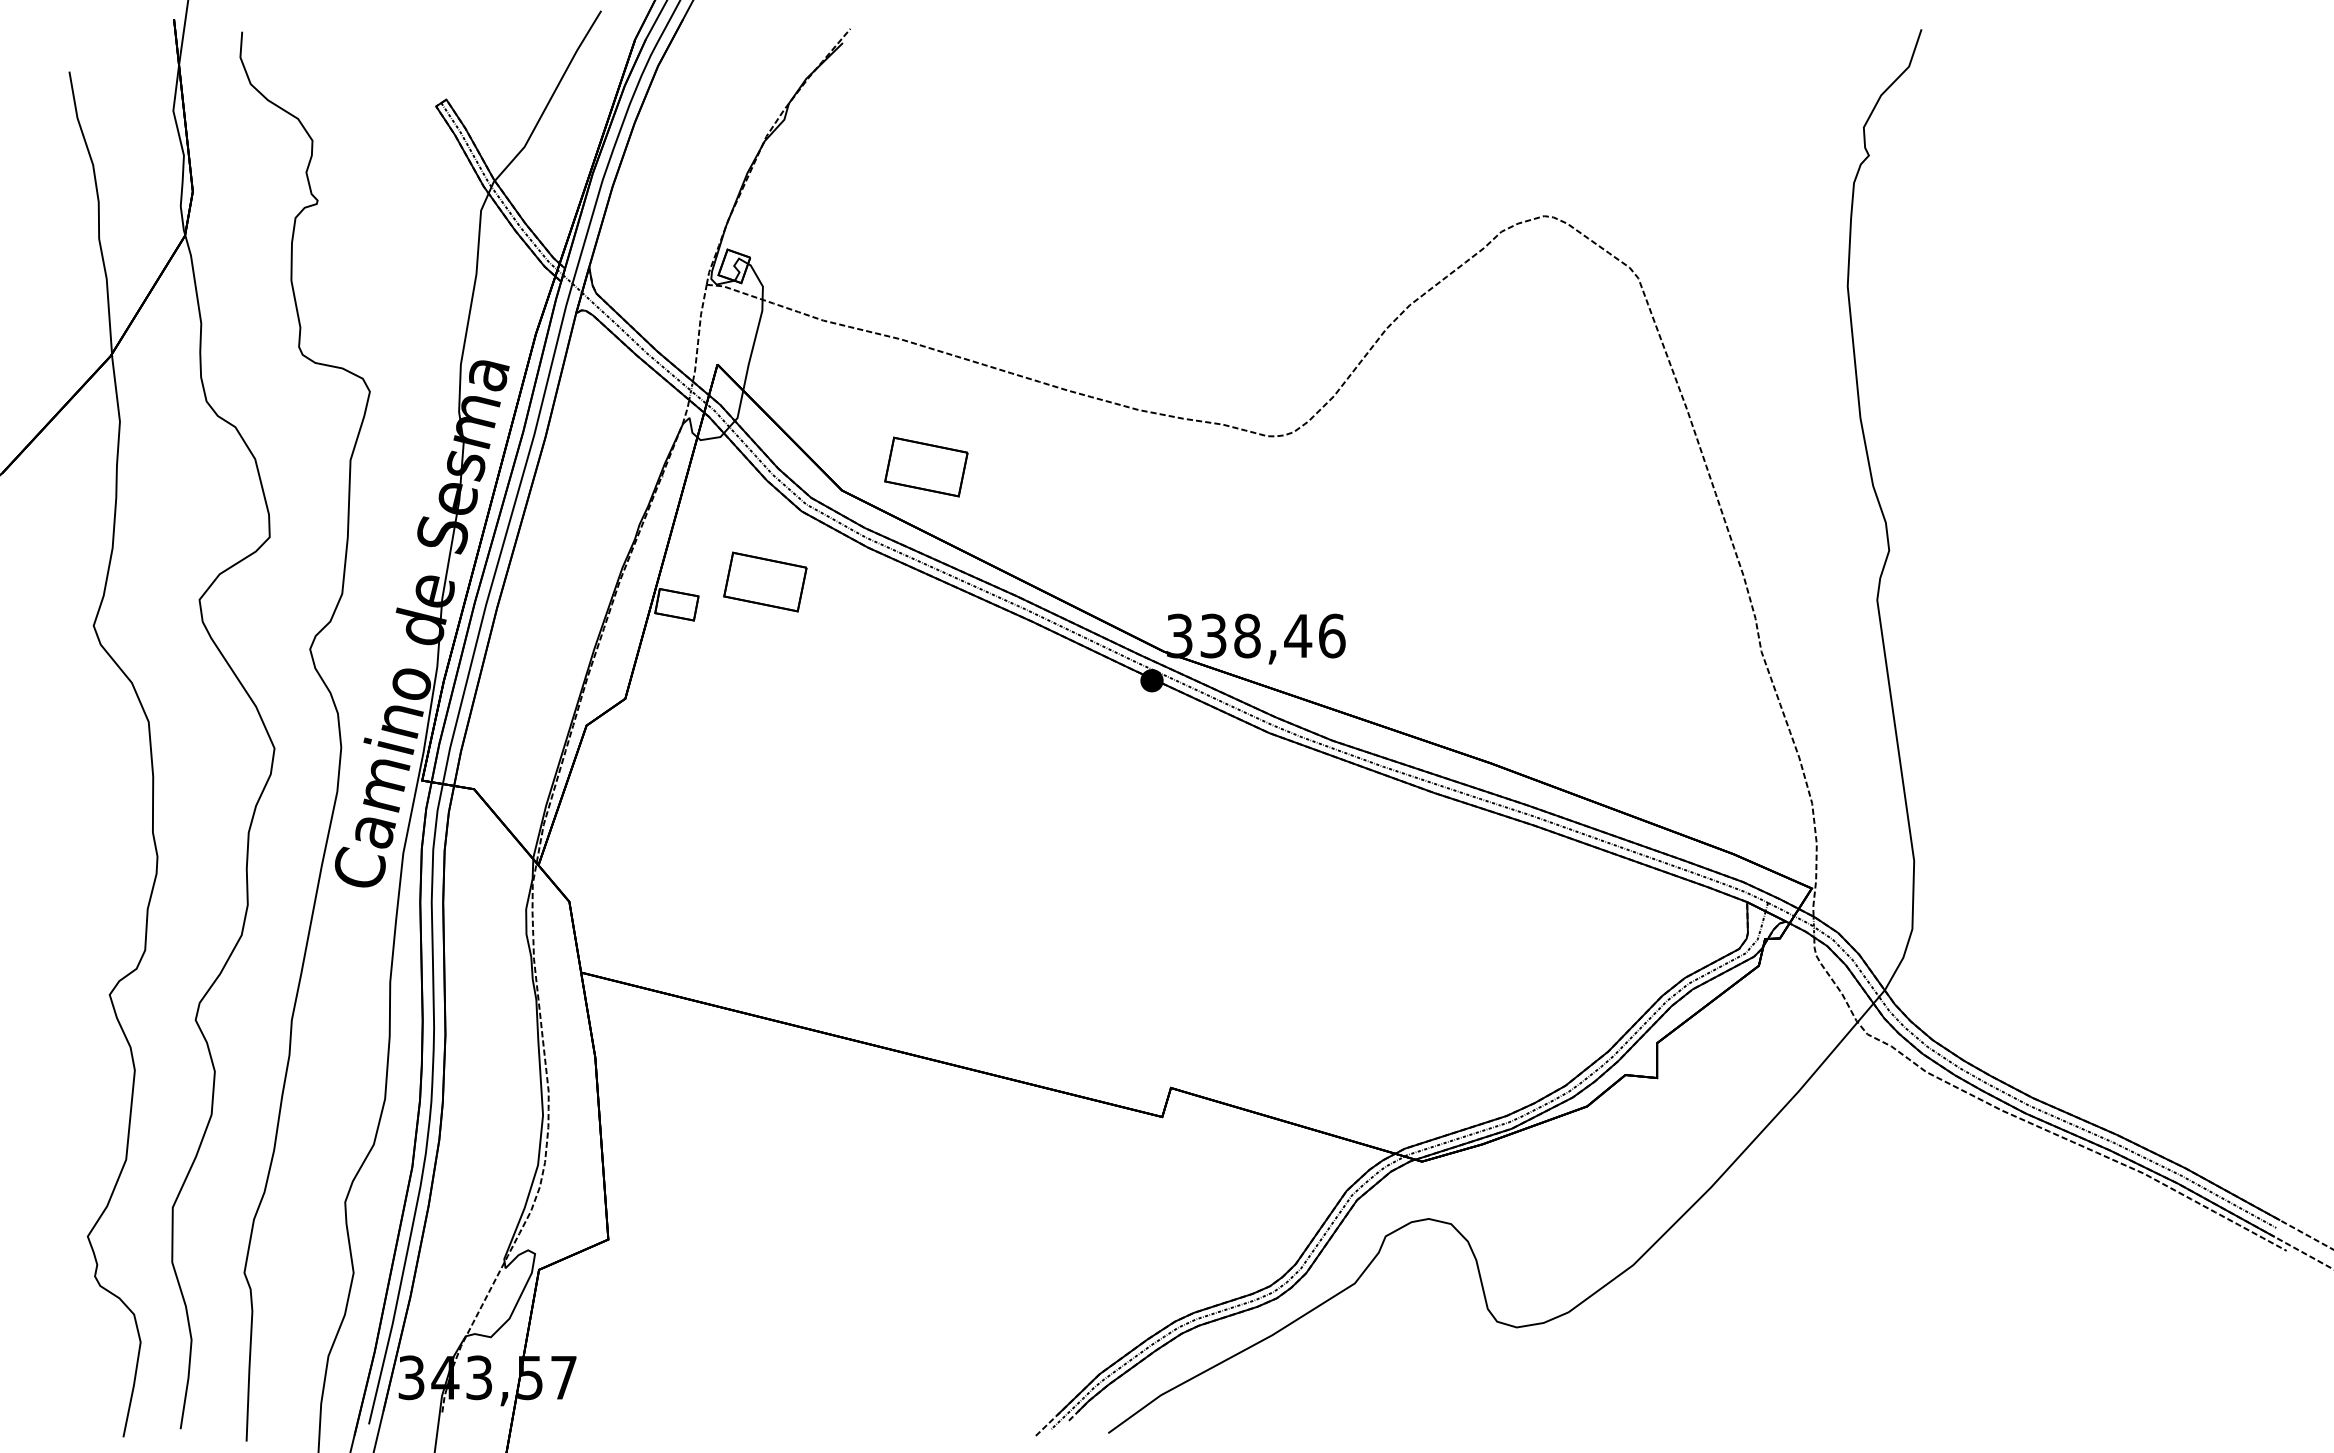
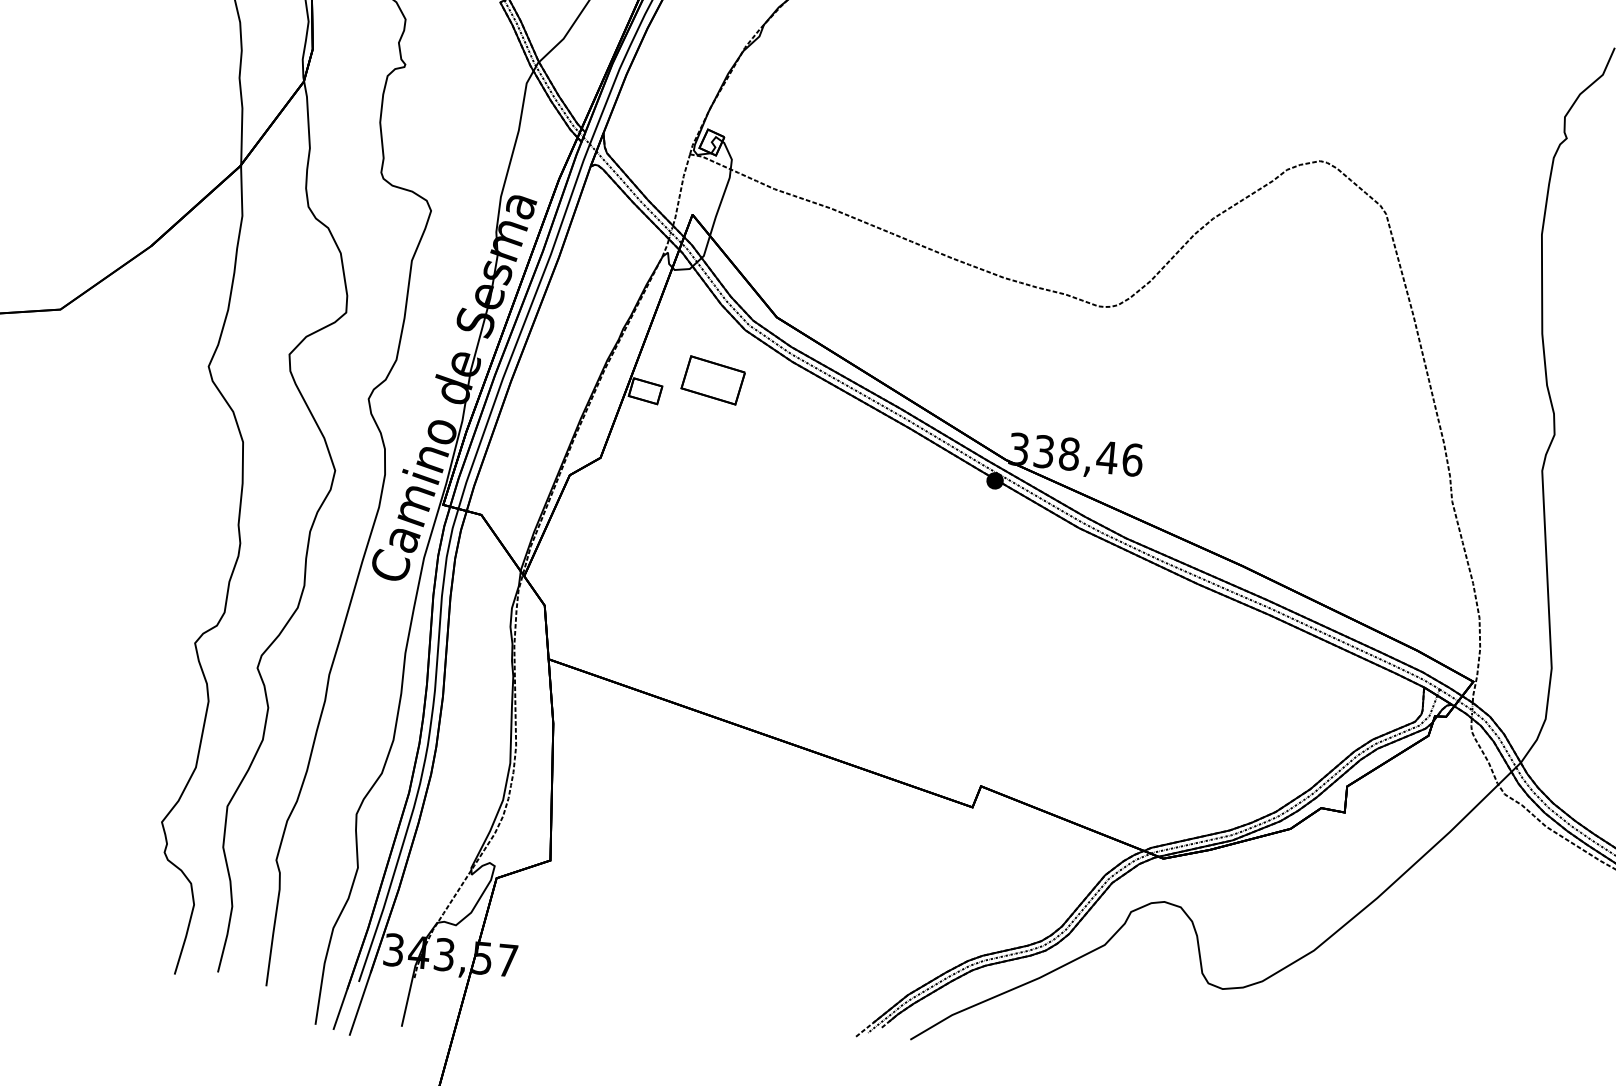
part: (926, 466) -> (841, 305), removed

